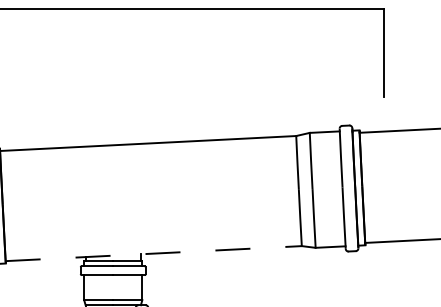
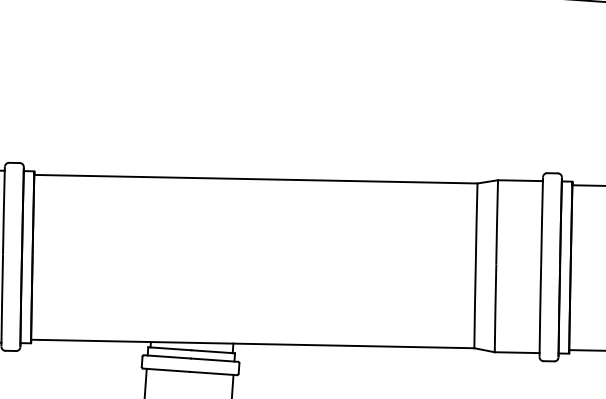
line: (154, 253) -> (253, 343), dashed -> solid

